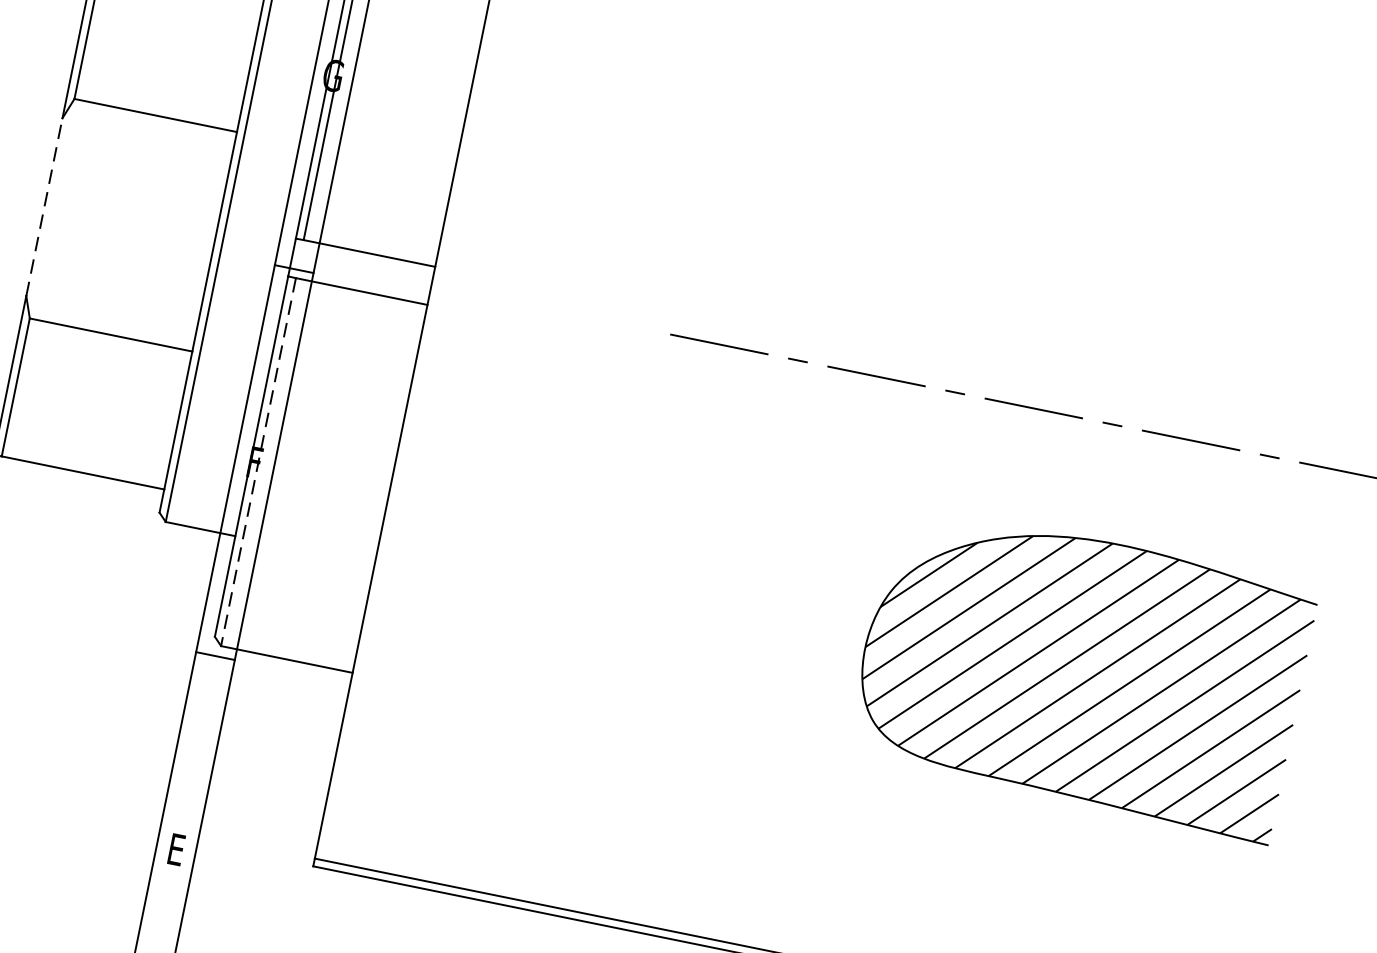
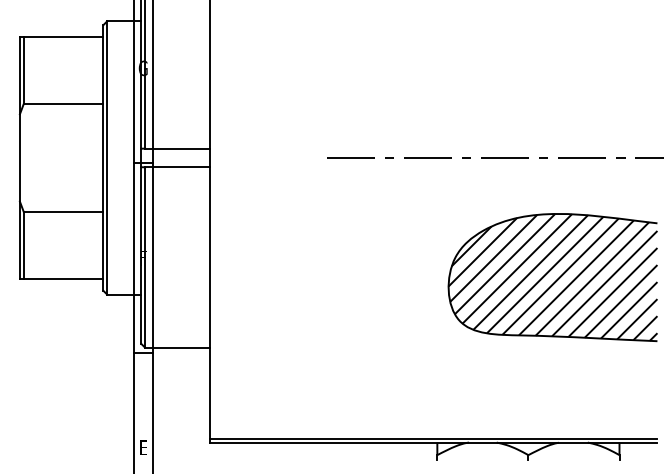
line: (43, 206) -> (19, 157), dashed -> solid
line: (258, 464) -> (145, 258), dashed -> solid

